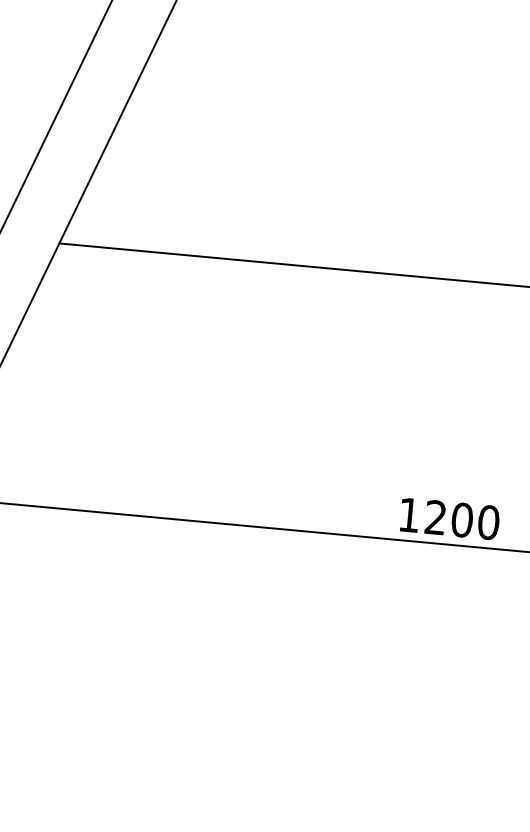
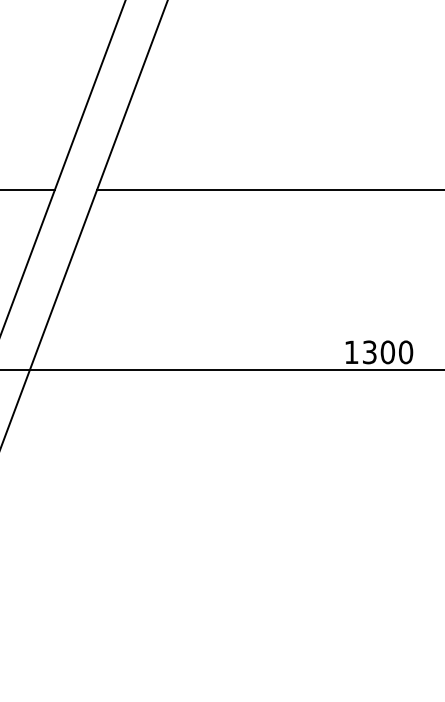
text: (435, 517) -> (369, 352), 1200 -> 1300

